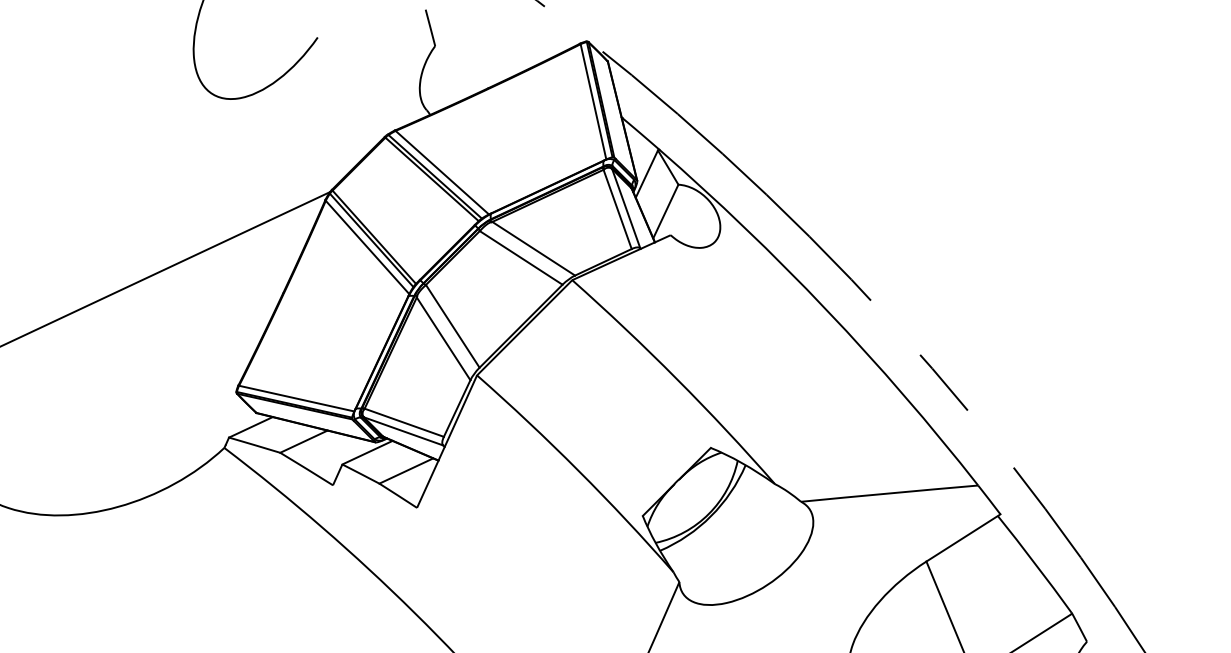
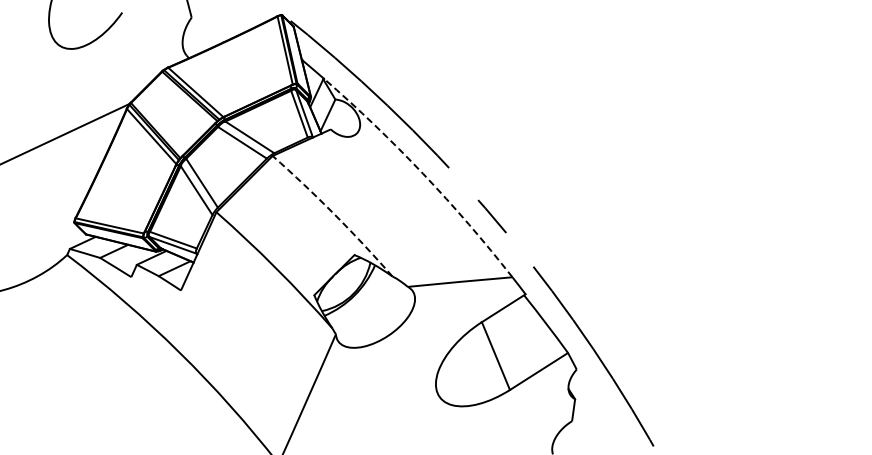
arc: (825, 309) -> (422, 173), solid -> dashed
arc: (676, 379) -> (334, 214), solid -> dashed

